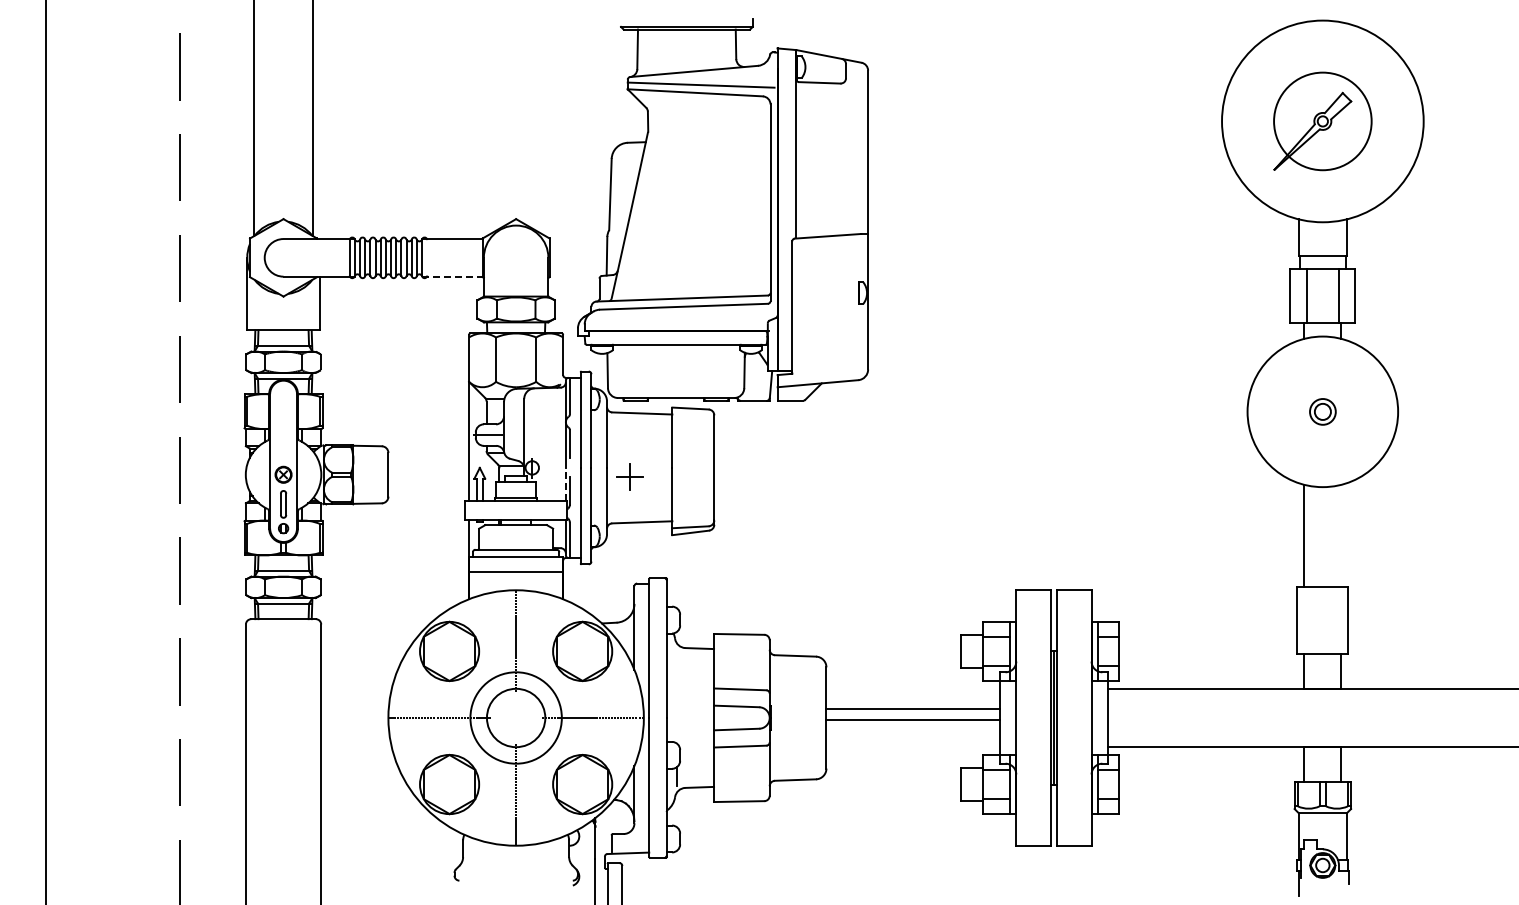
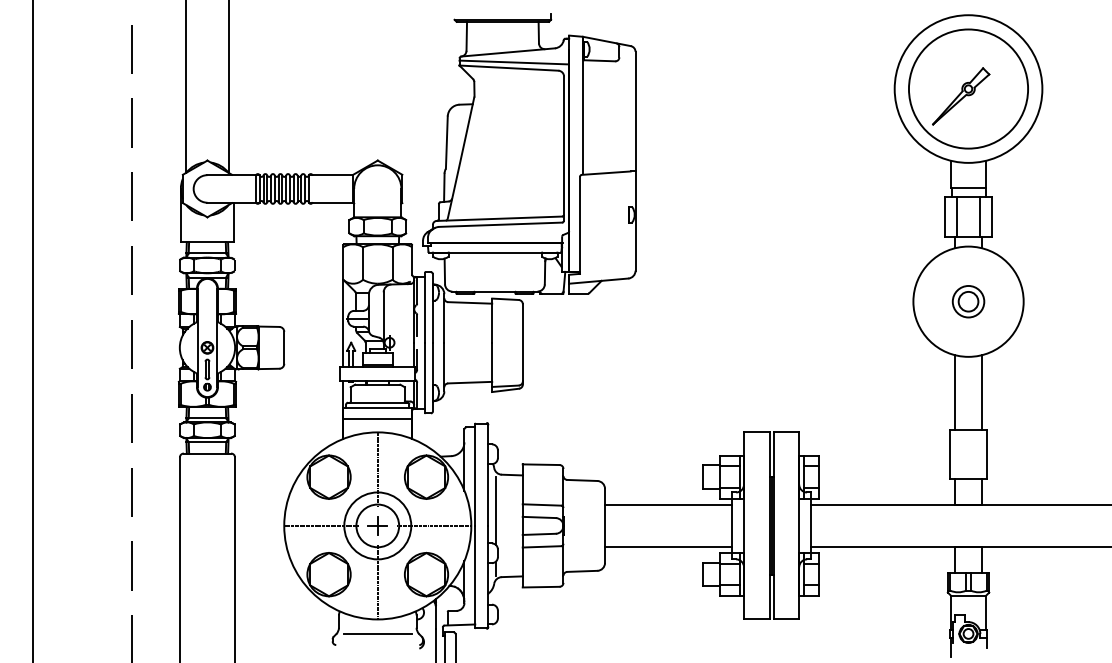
circle: (1322, 121) -> (968, 89), size x1.67
line: (452, 276) -> (331, 202), dashed -> solid
part: (1322, 411) -> (968, 301), size x1.67
part: (629, 476) -> (377, 525), moved
line: (565, 483) -> (413, 354), dashed -> solid
line: (1341, 535) -> (982, 392), added
line: (677, 696) -> (495, 510), added
line: (913, 709) -> (668, 547), moved
line: (913, 719) -> (668, 504), moved
line: (515, 865) -> (377, 633), added

